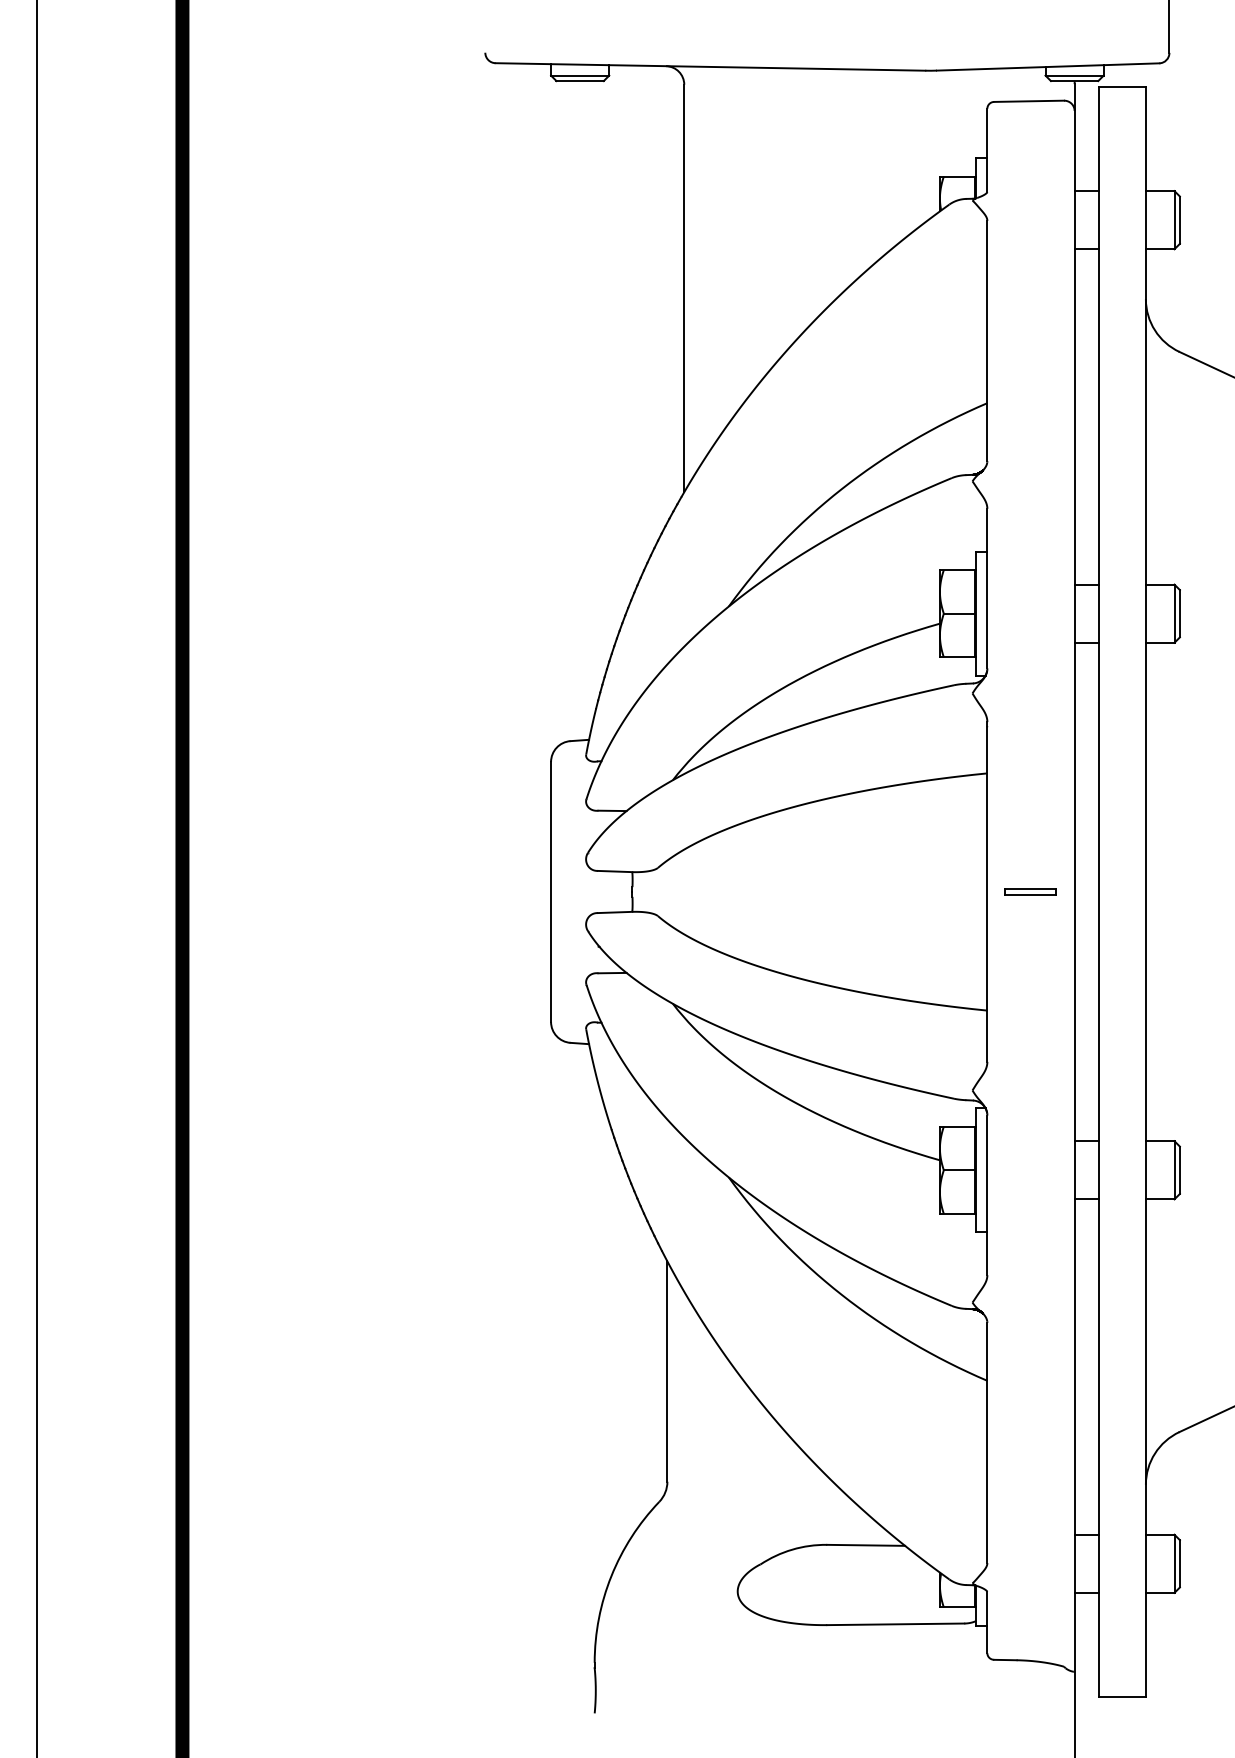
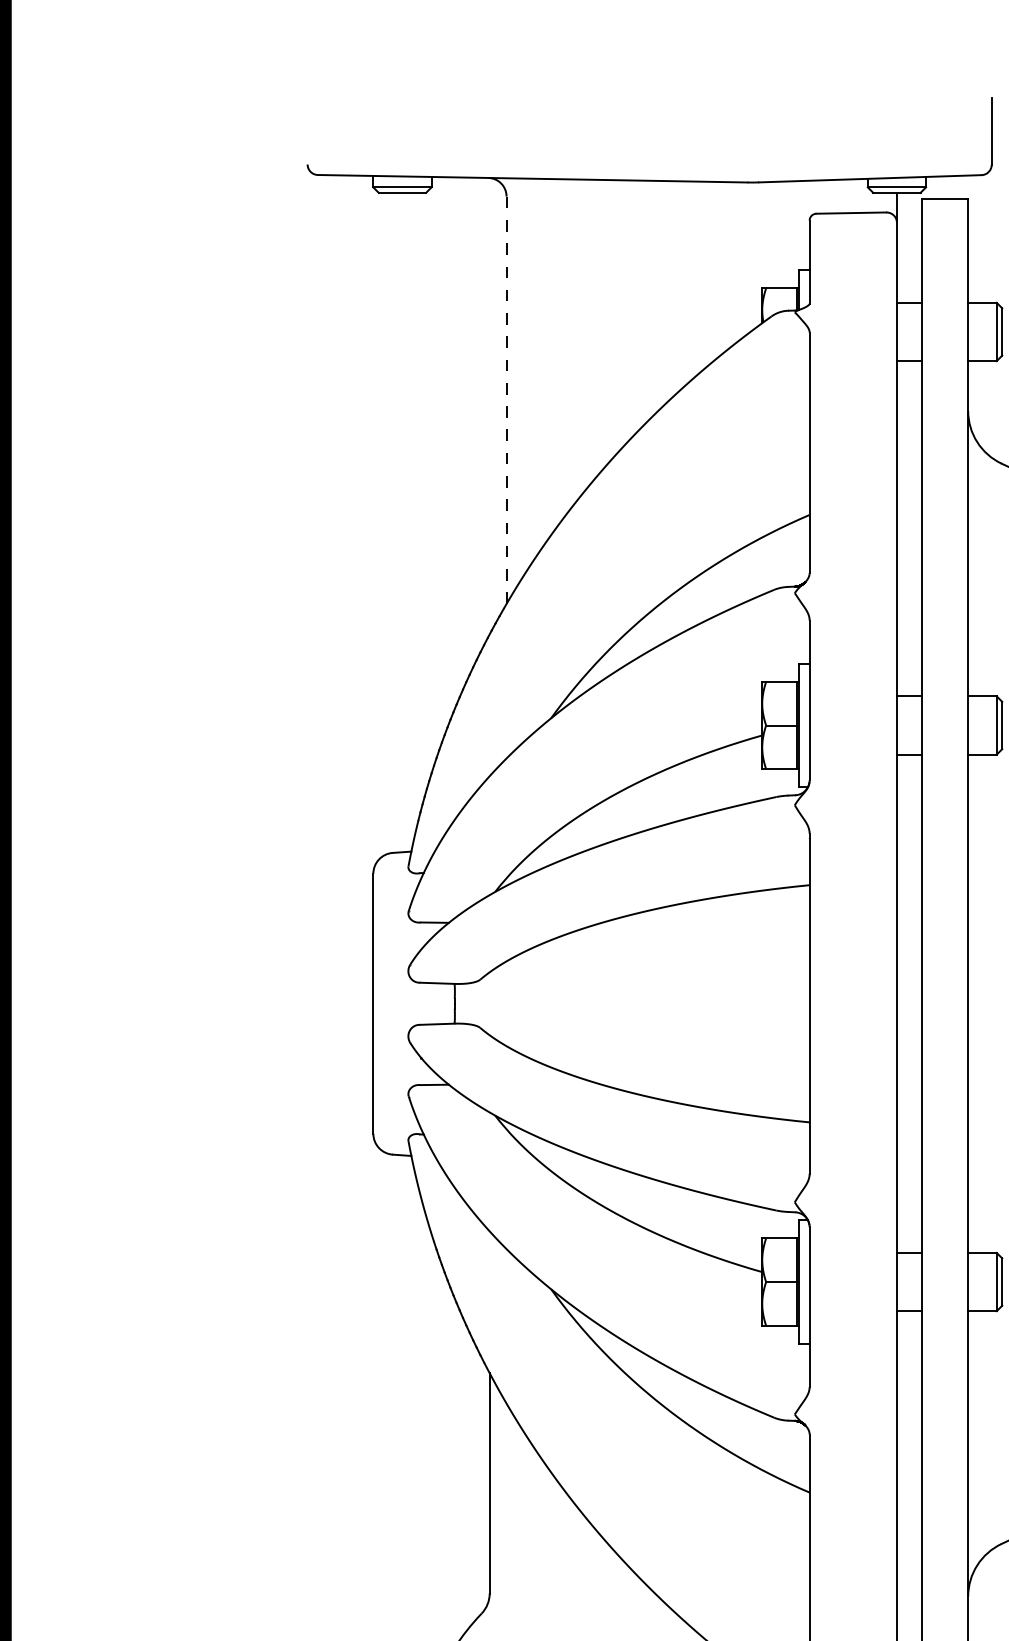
line: (684, 288) -> (506, 400), solid -> dashed
part: (1030, 891) -> (852, 1003), removed

